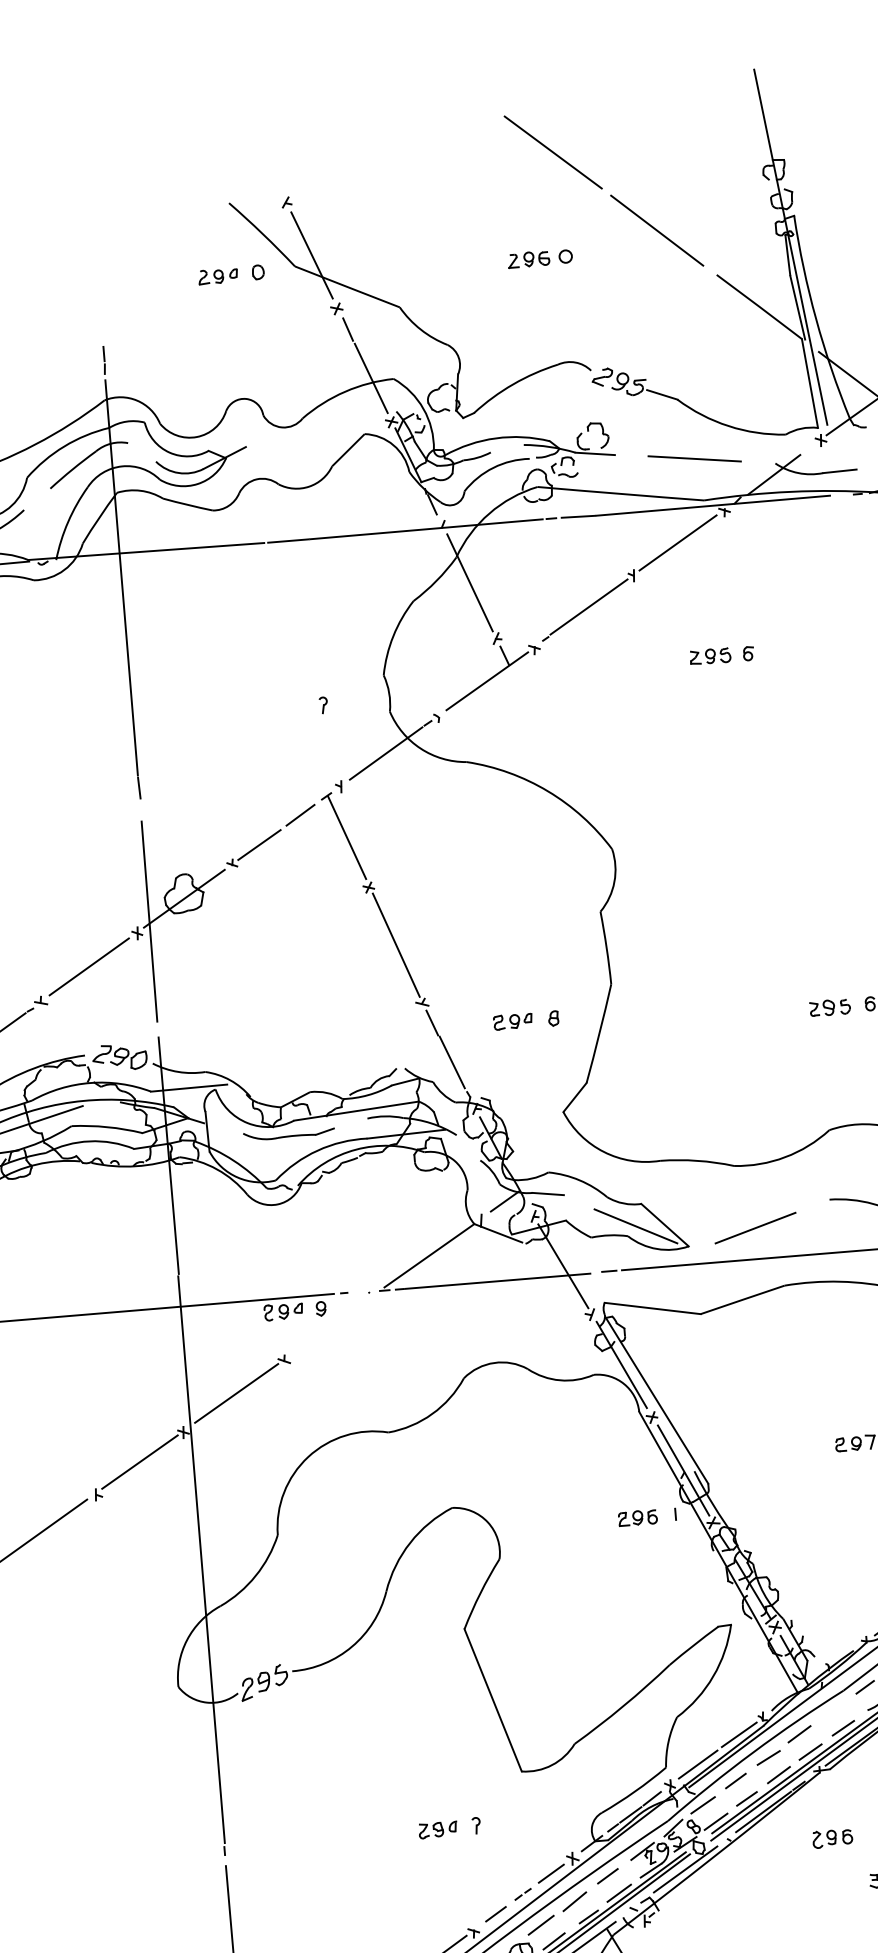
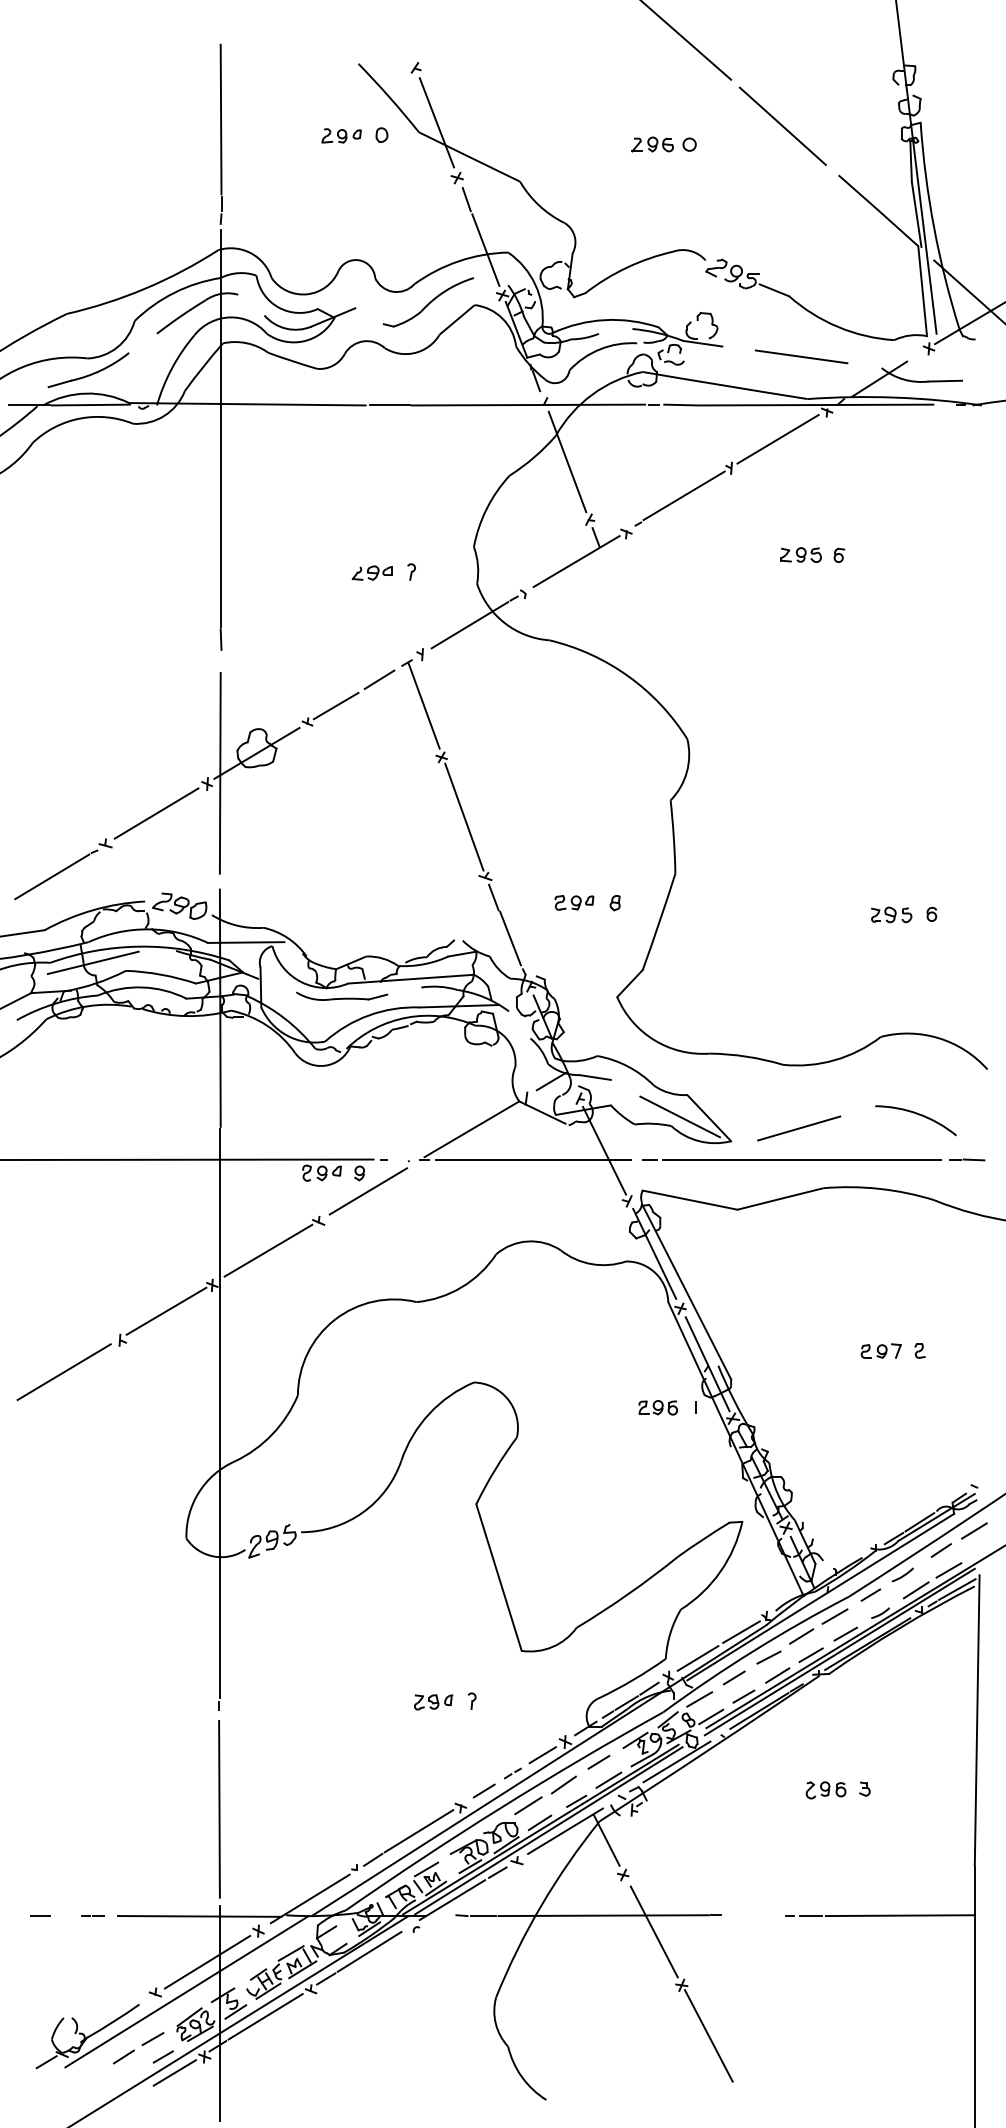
line: (96, 269) -> (220, 119), added
part: (318, 435) -> (428, 302), added
part: (283, 709) -> (371, 572), added
line: (331, 1326) -> (368, 1191), added
line: (830, 1711) -> (834, 1616), added
part: (832, 1838) -> (825, 1790), moved

